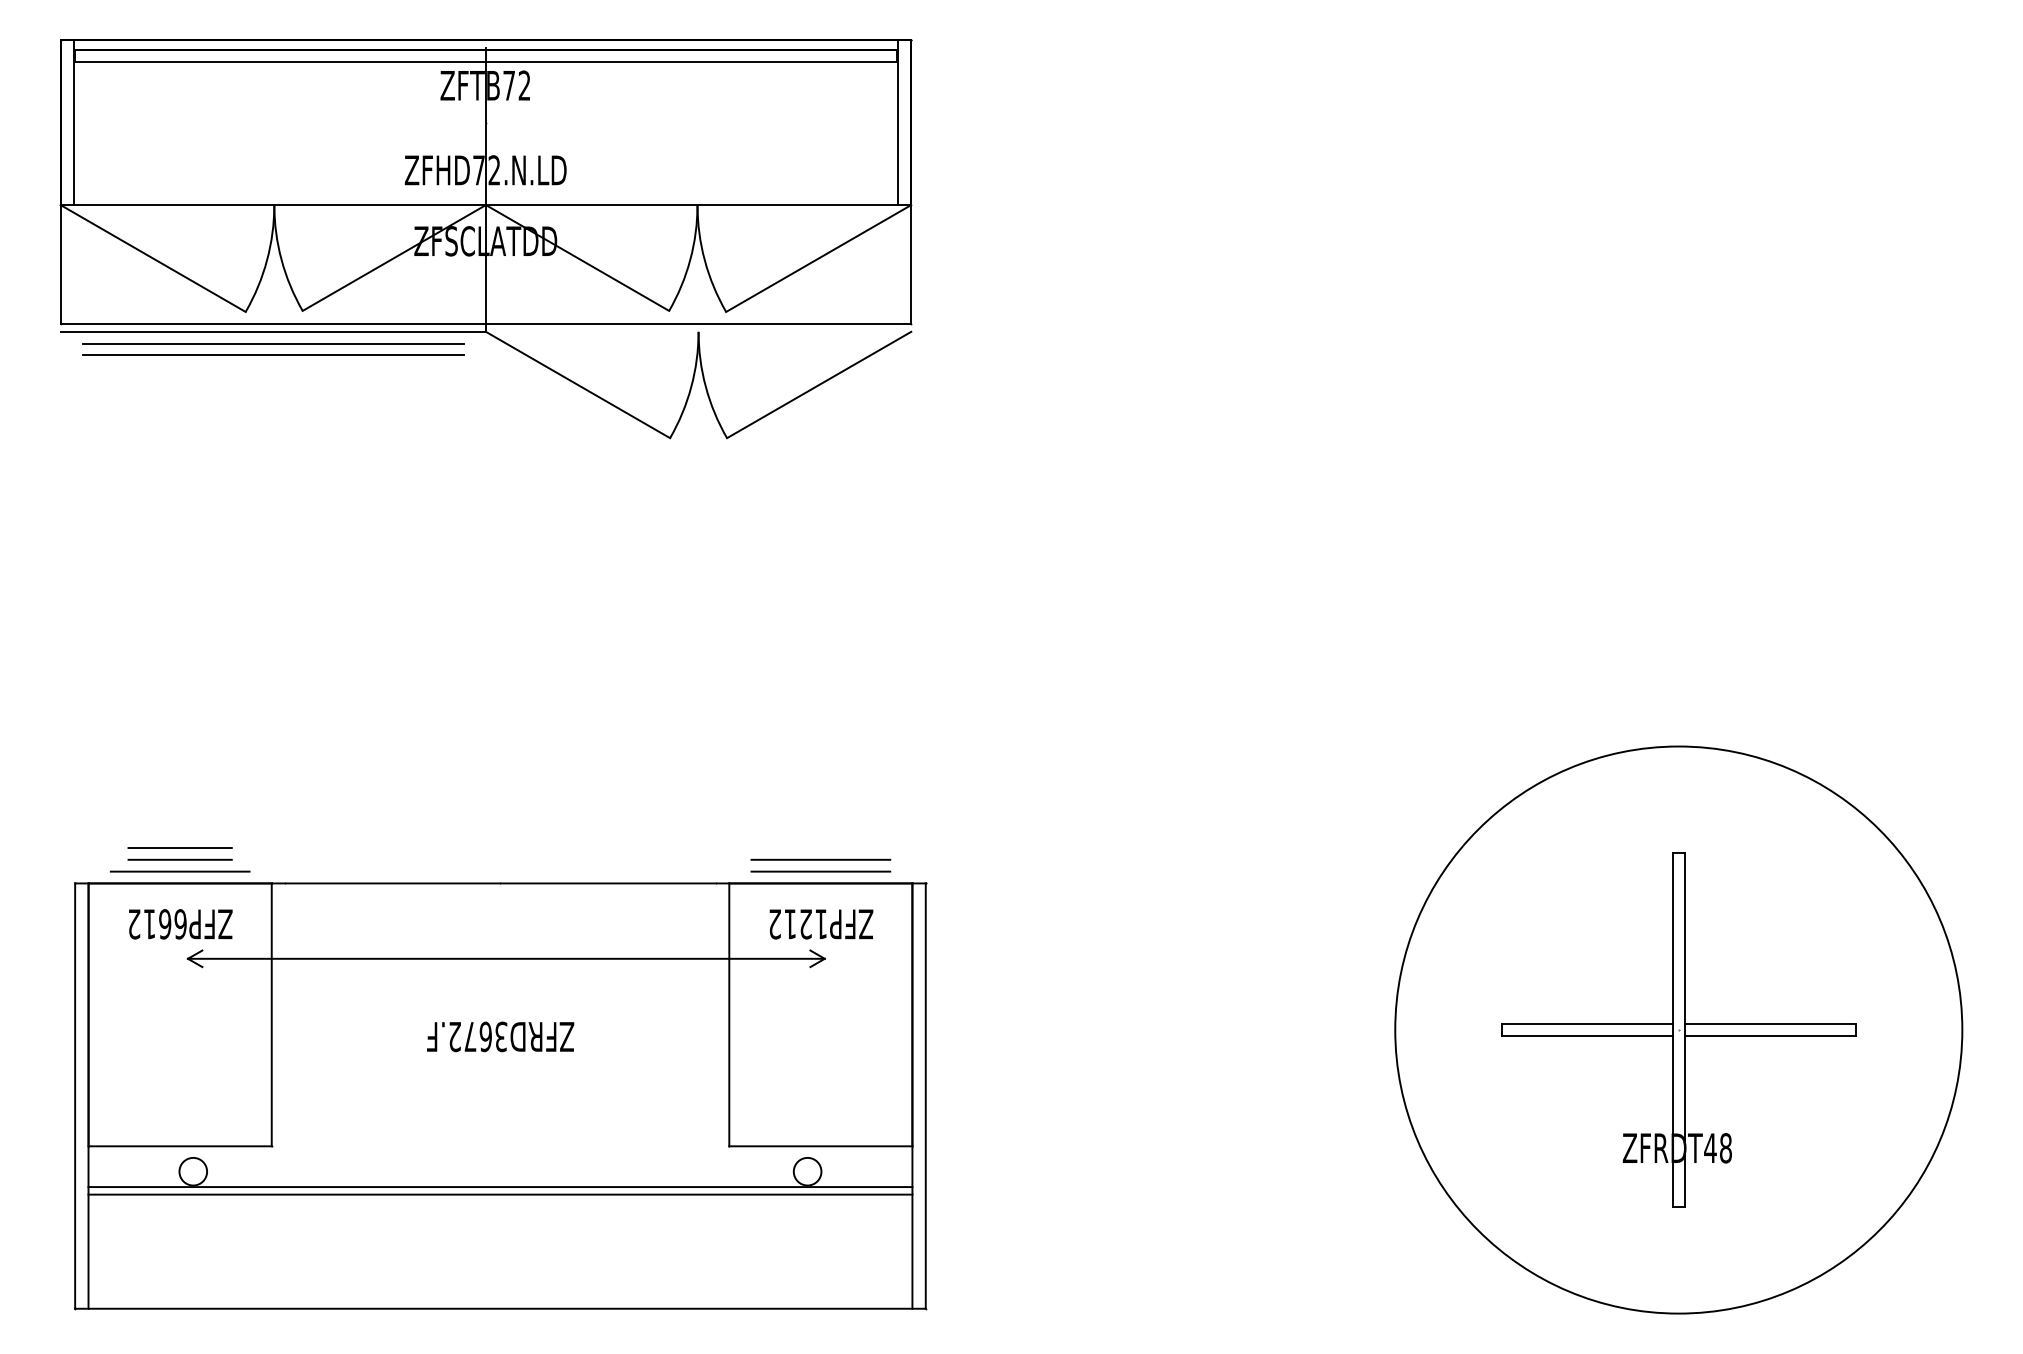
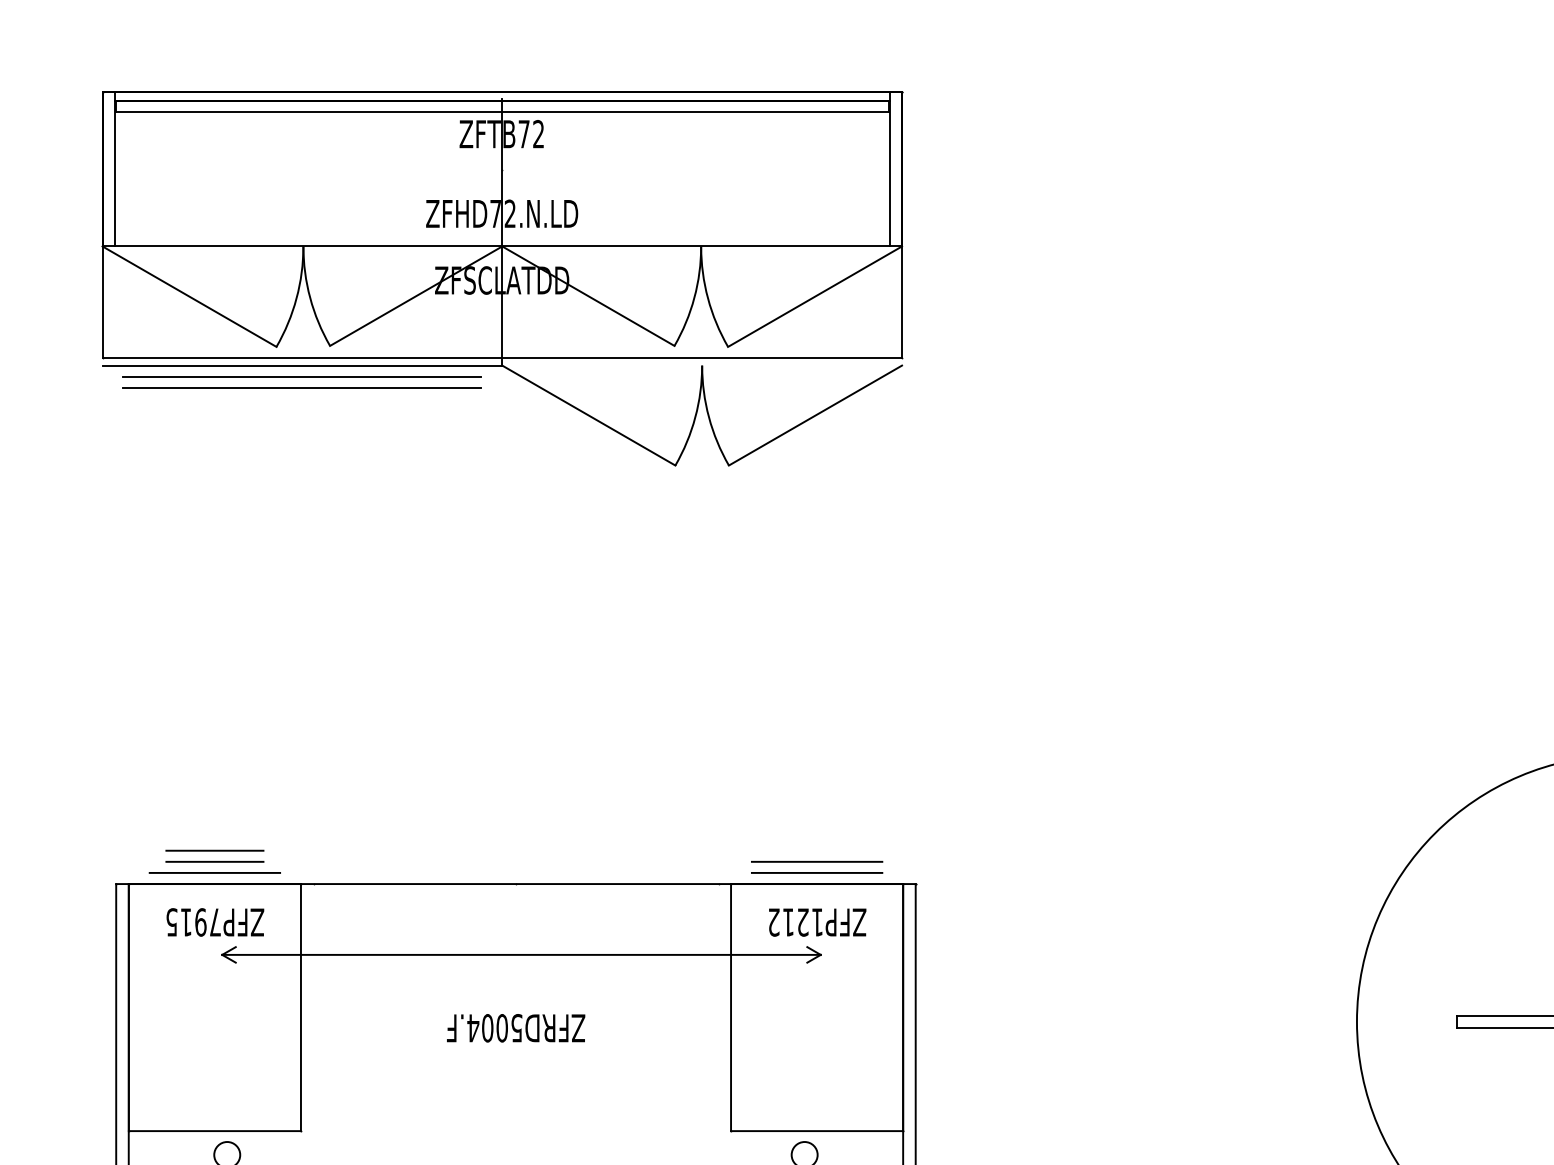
text: (157, 924) -> (193, 922), ZFP6612 -> ZFP7915
text: (477, 1036) -> (494, 1027), ZFRD3672.F -> ZFRD5004.F

